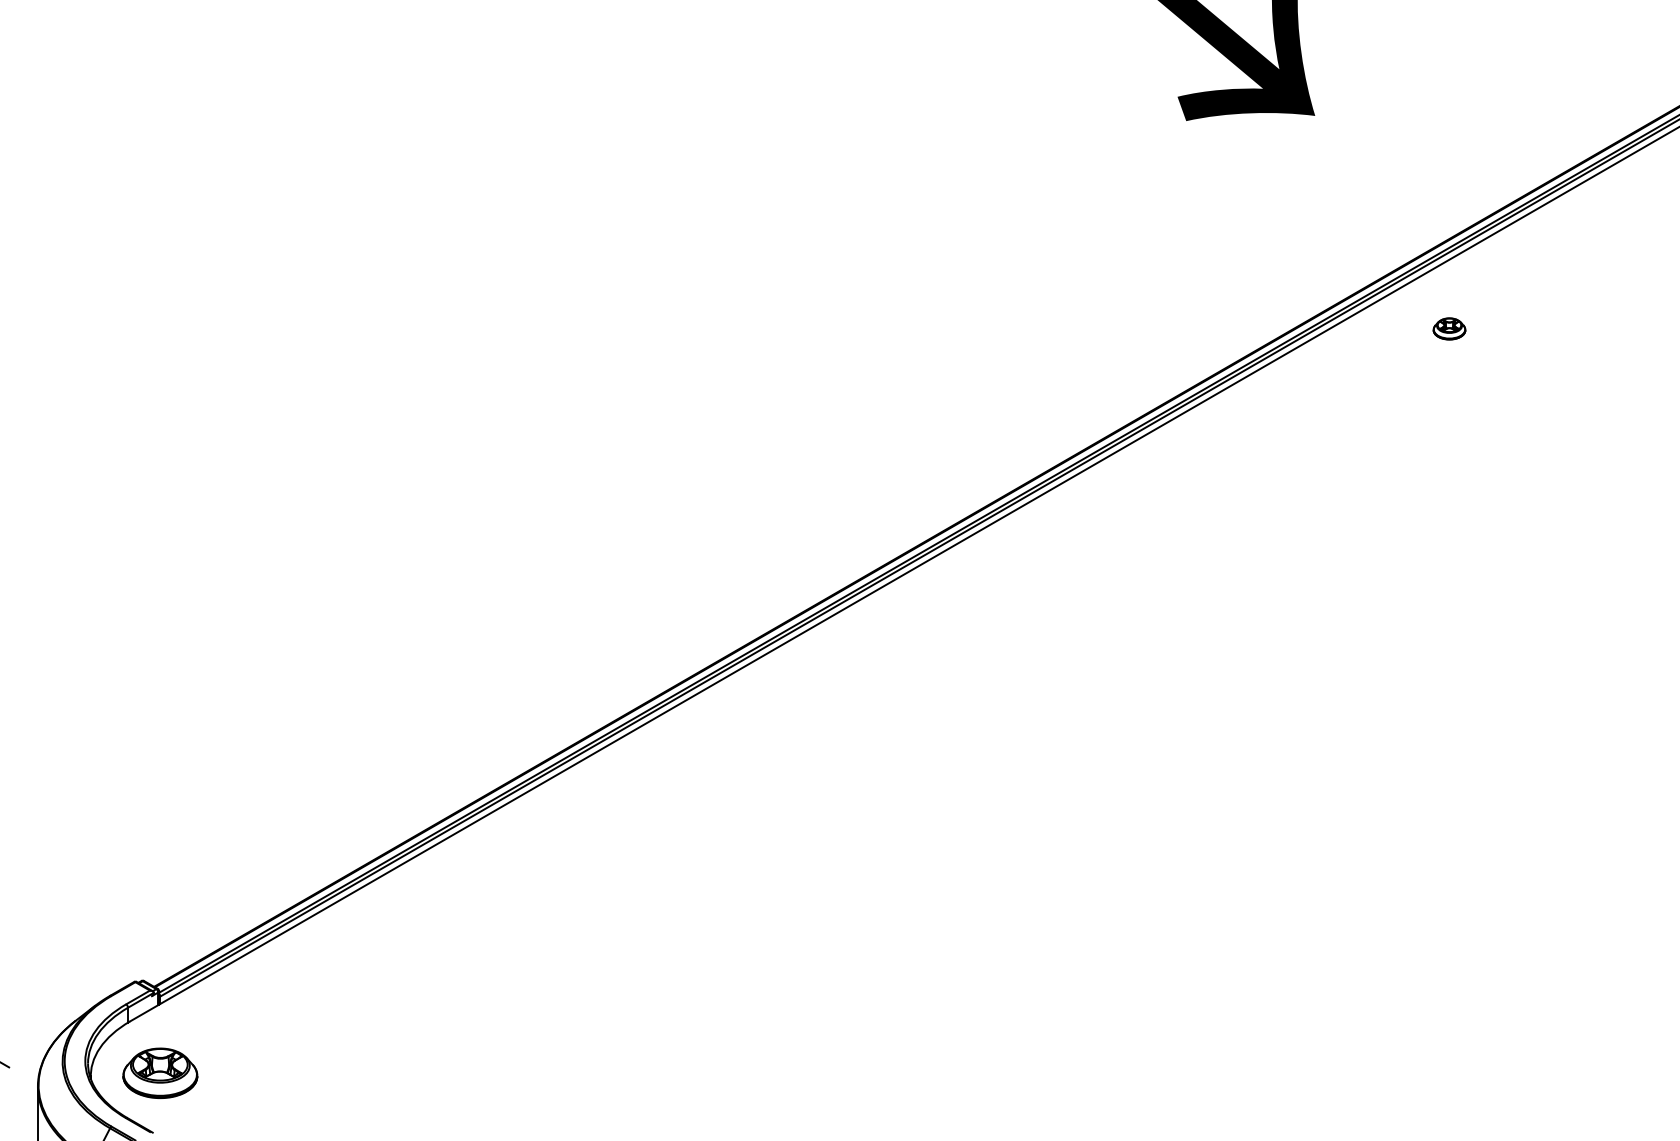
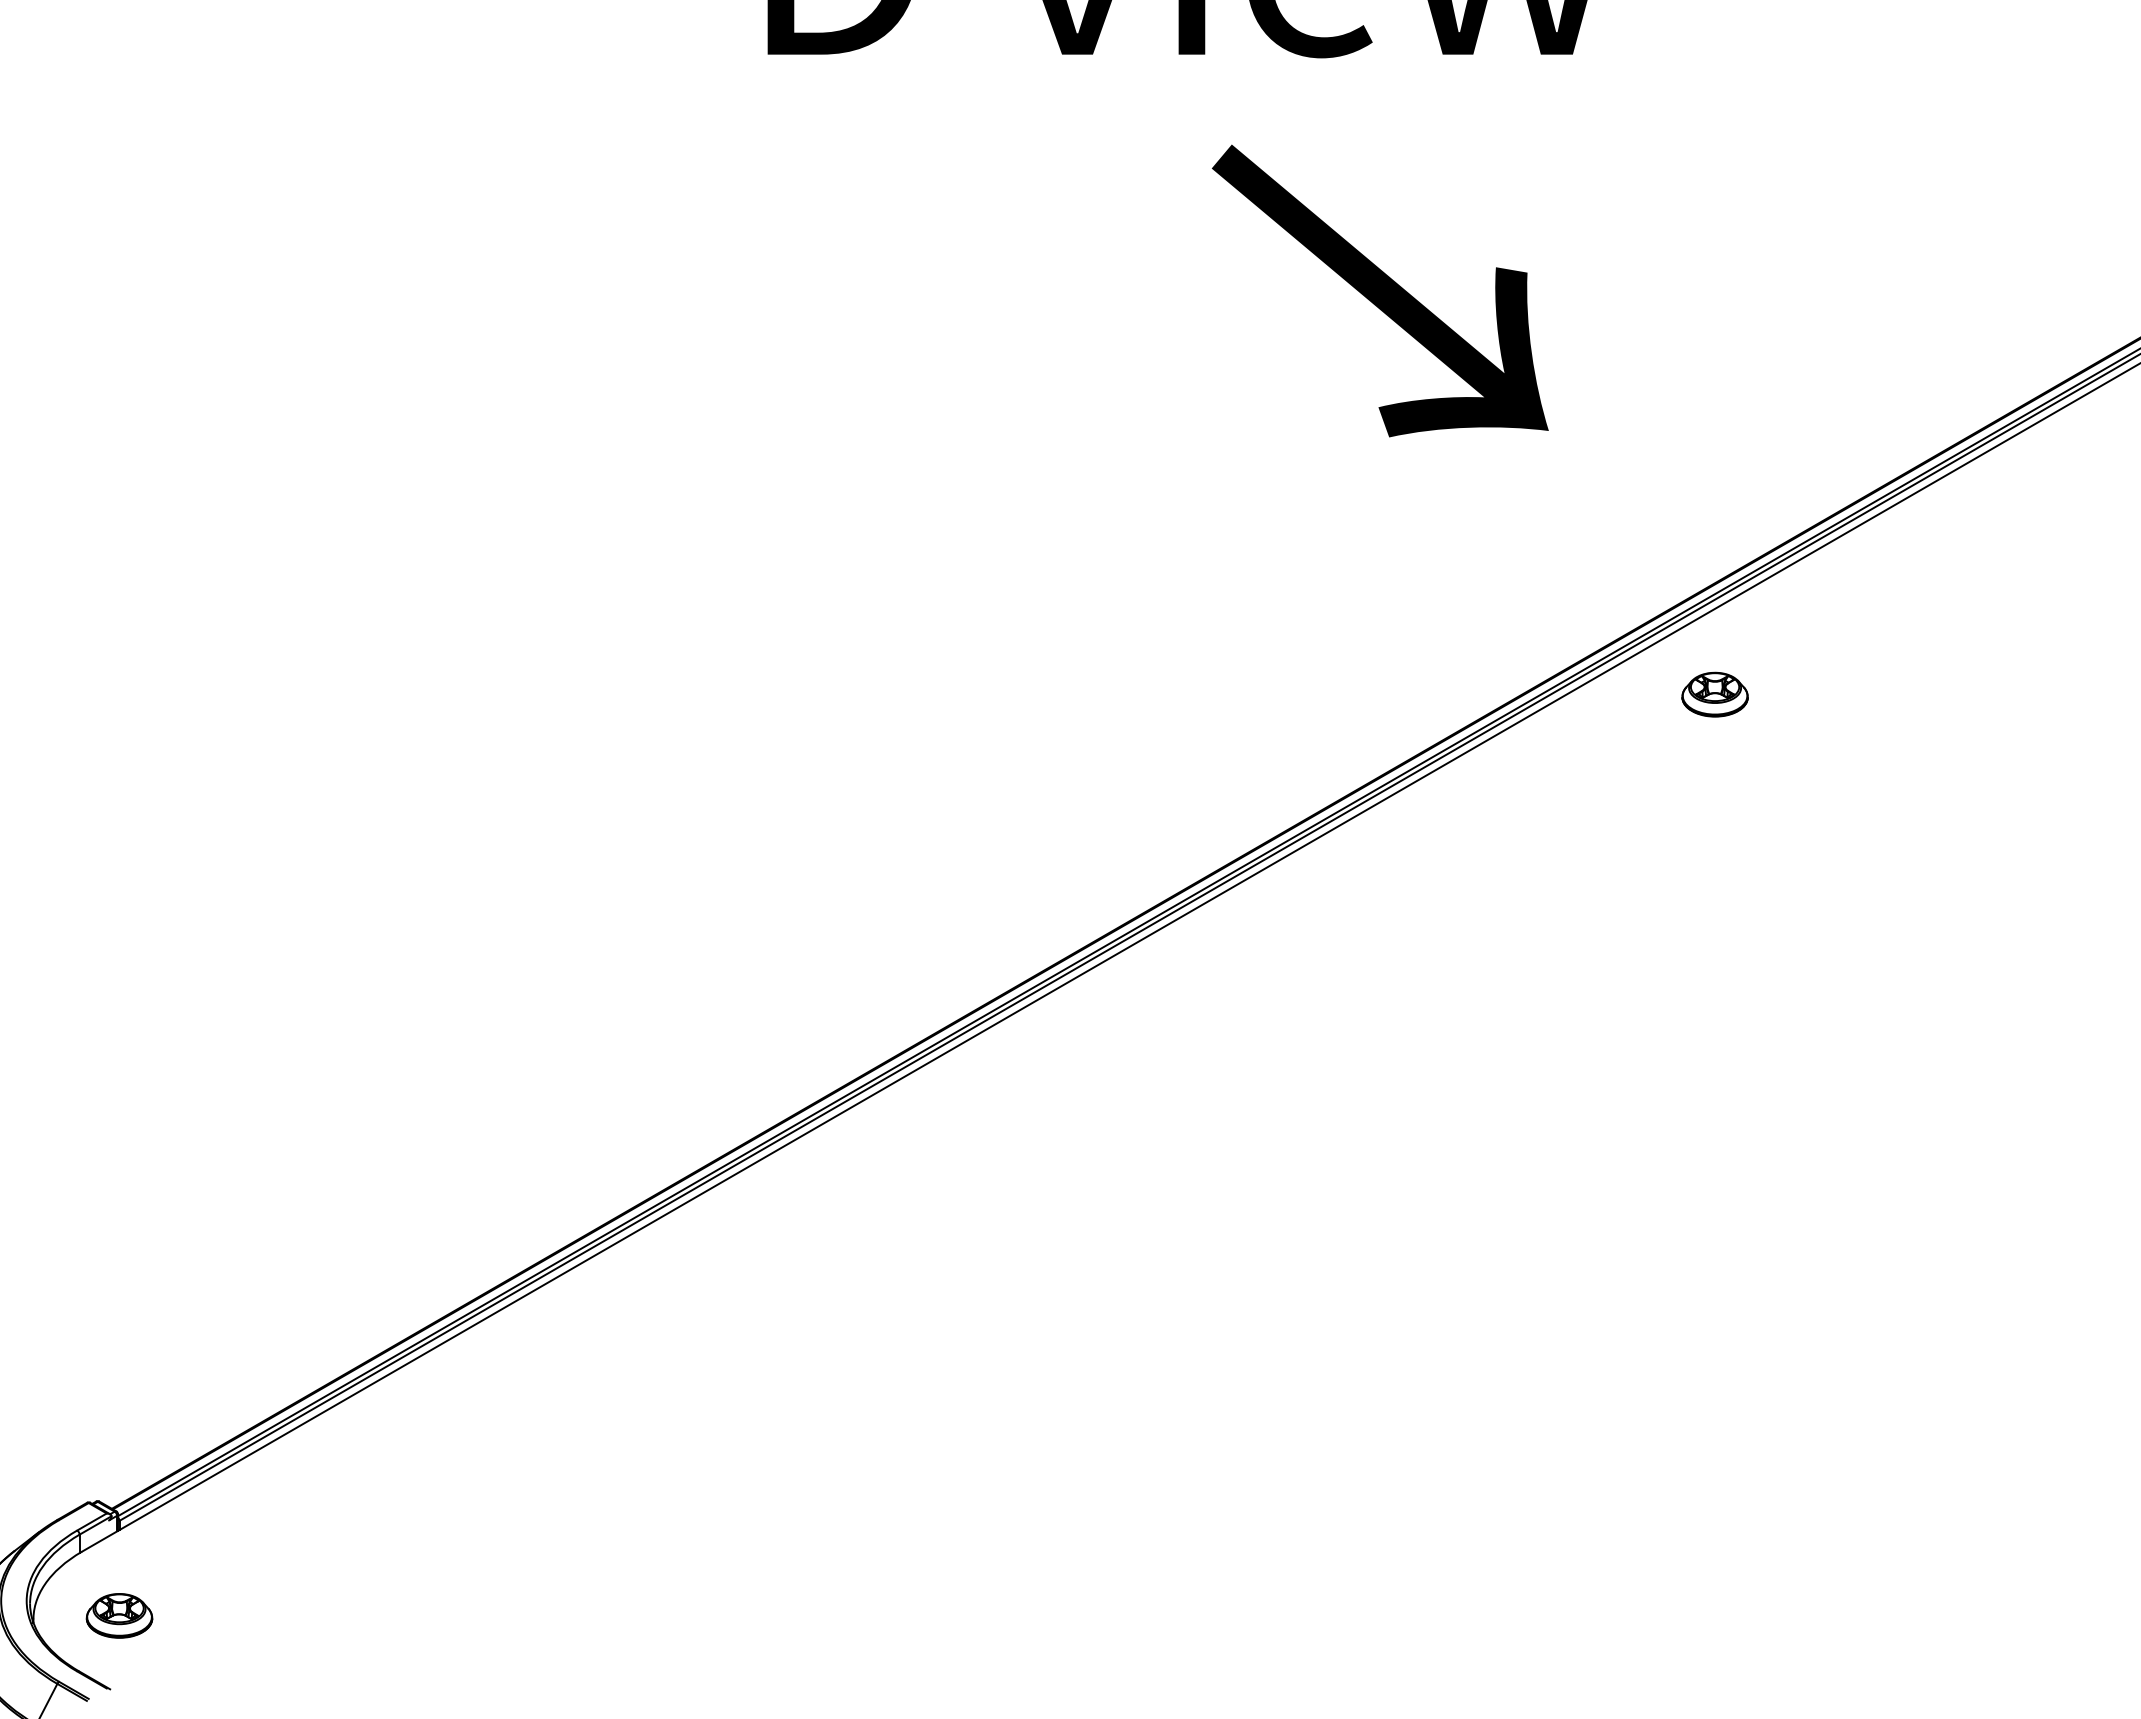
part: (1449, 328) -> (1714, 694), size x1.67
part: (160, 1073) -> (119, 1615), size x0.71

